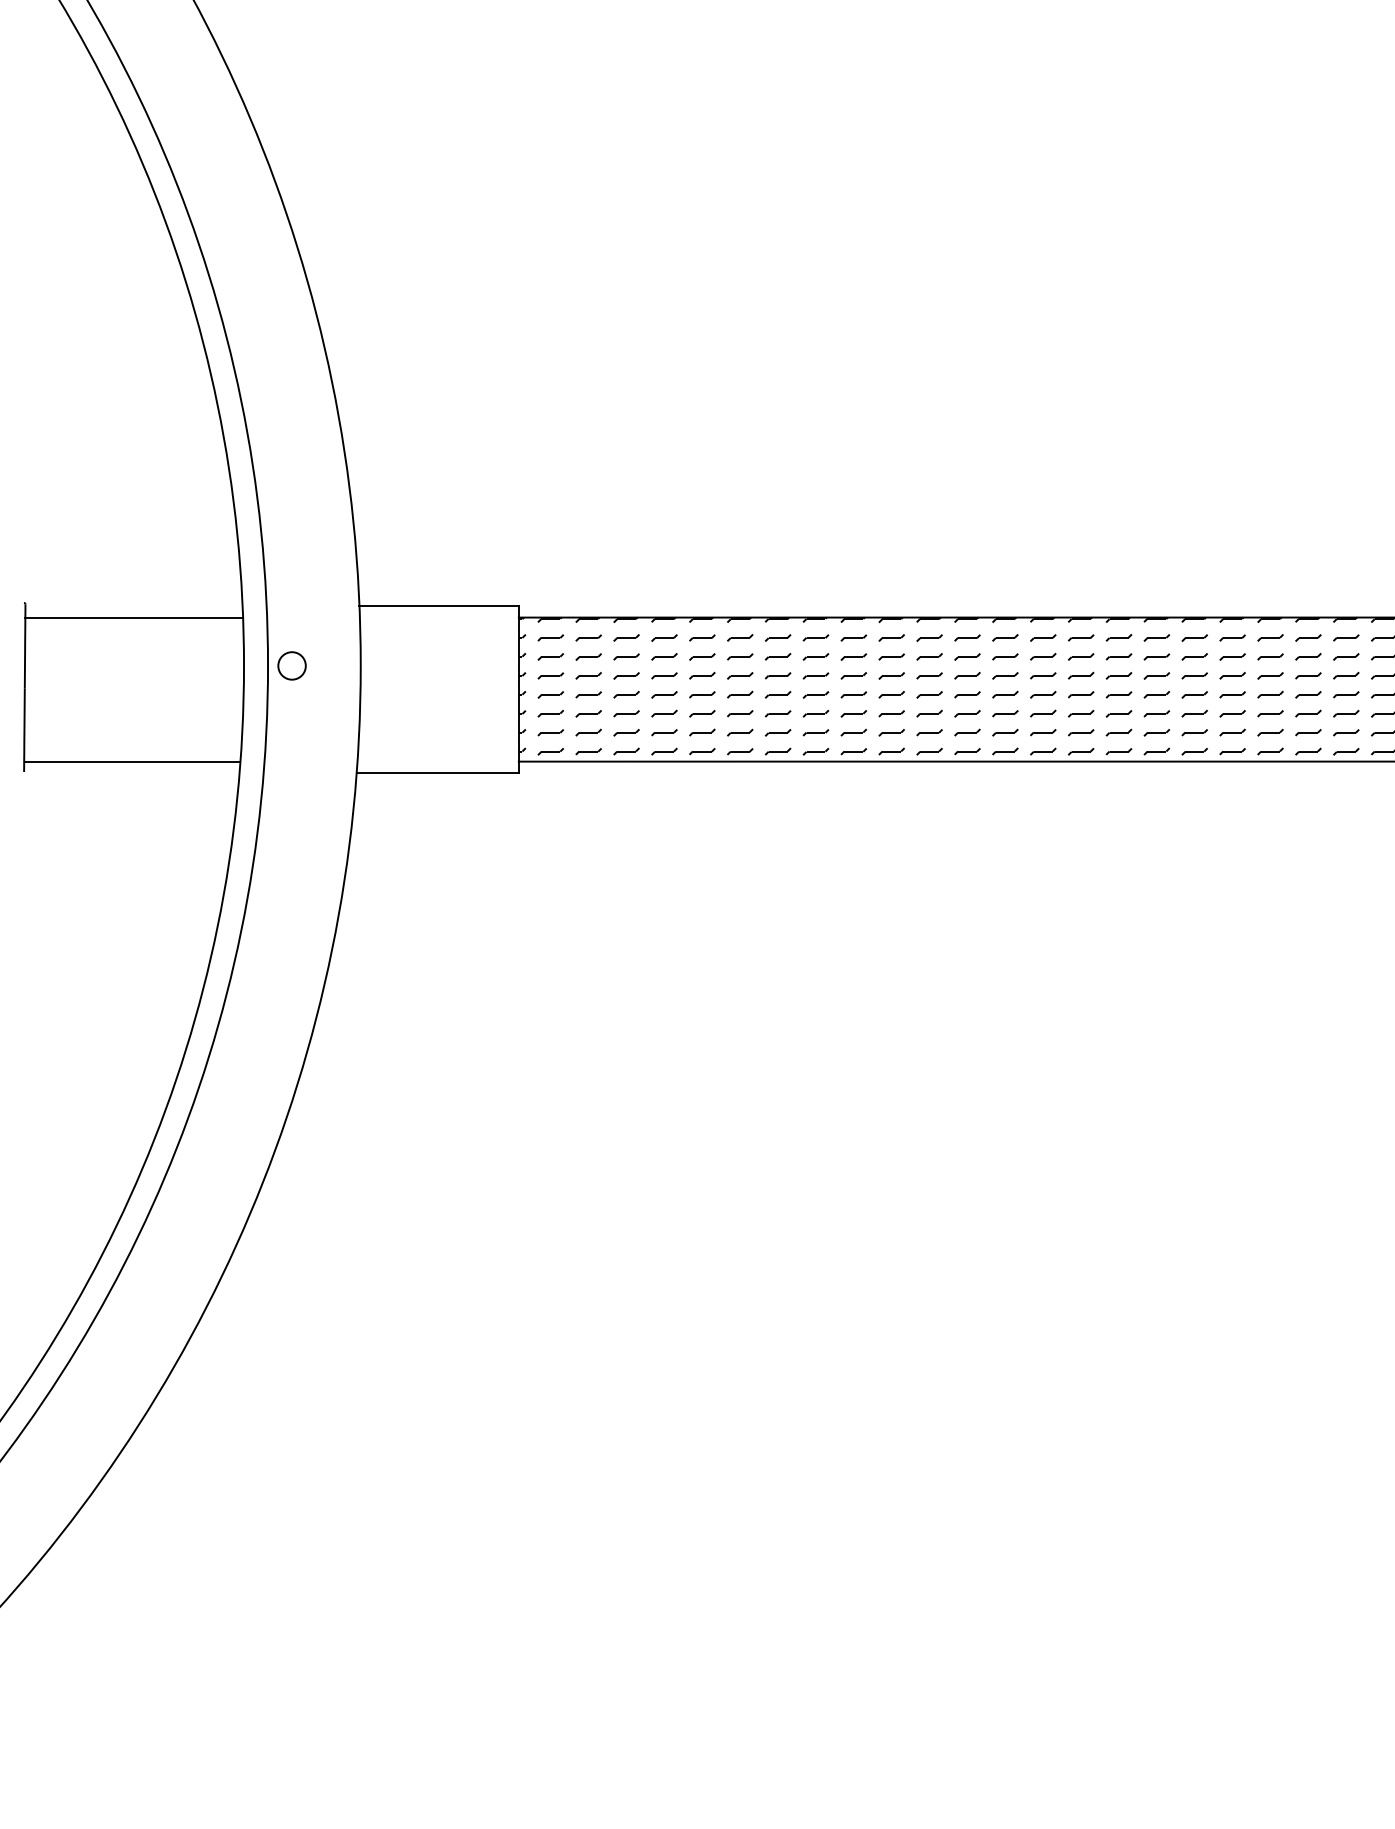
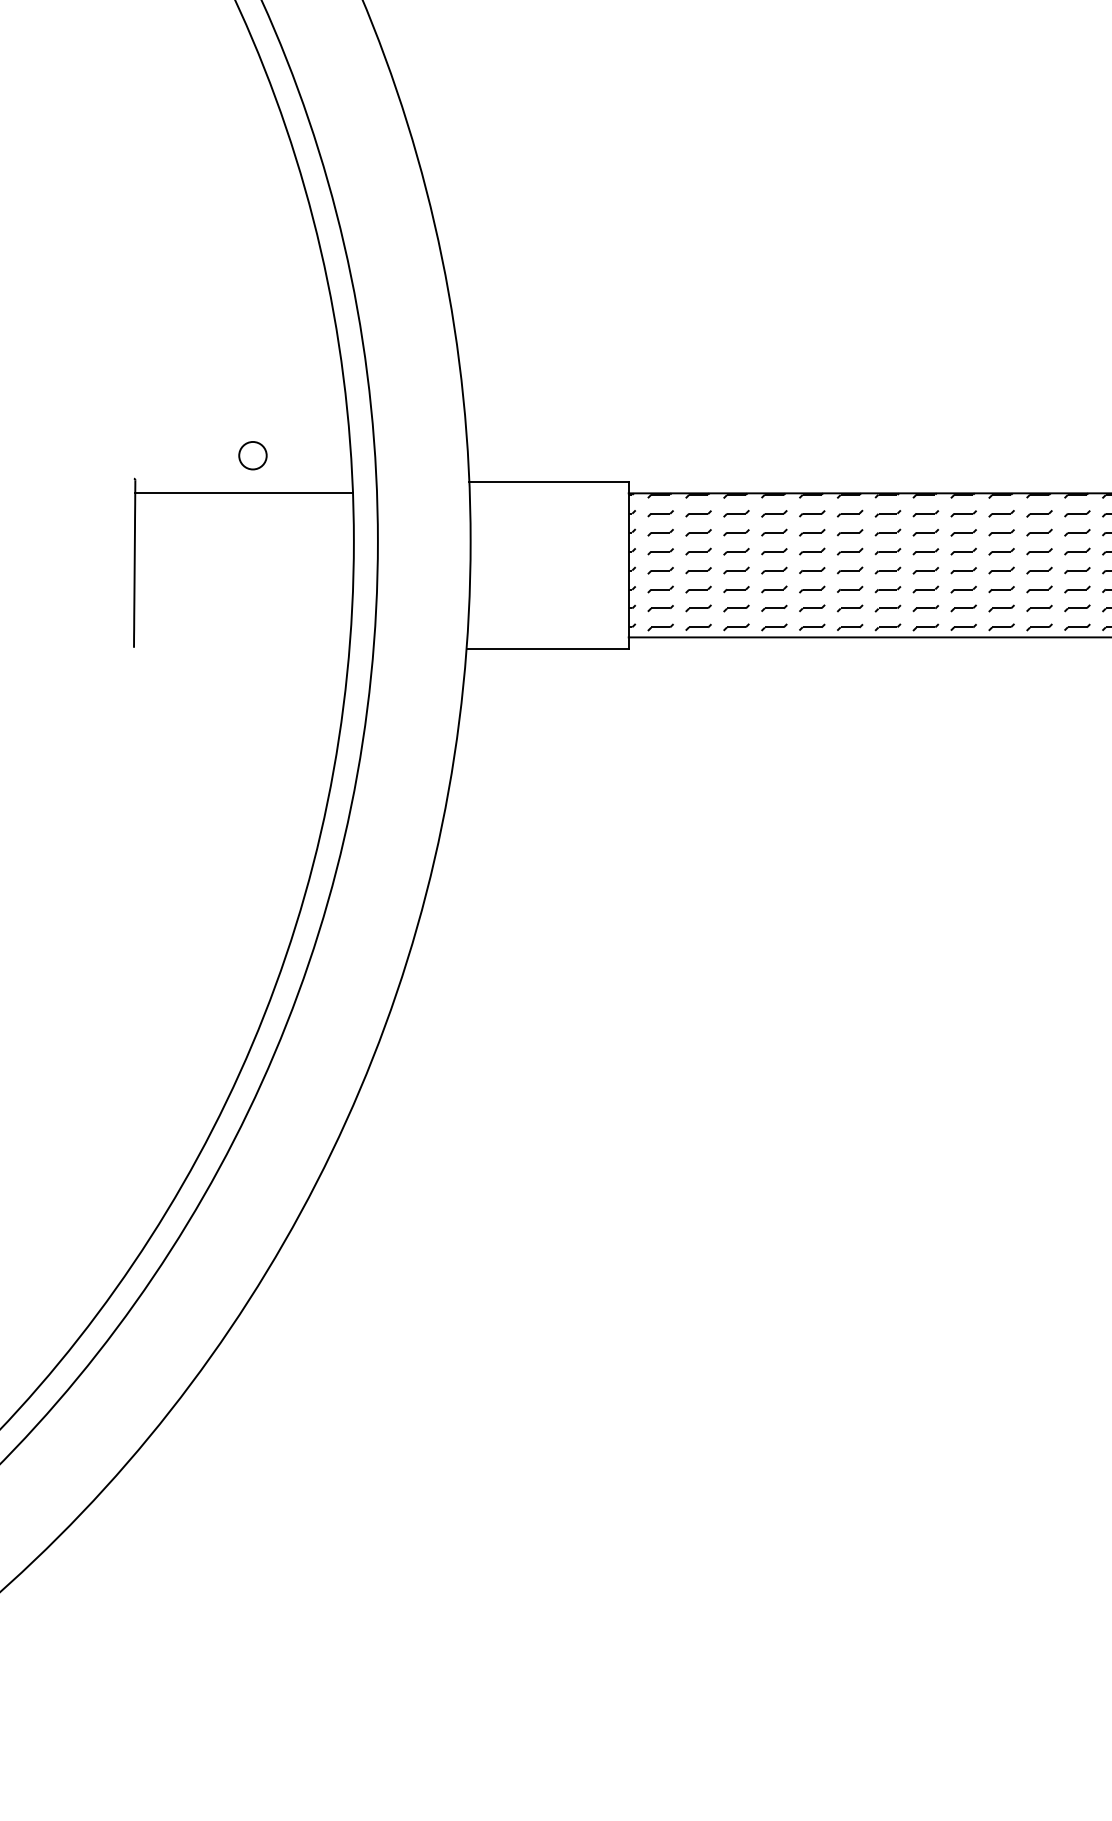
circle: (291, 665) -> (252, 455), moved
line: (132, 761) -> (242, 637), removed

